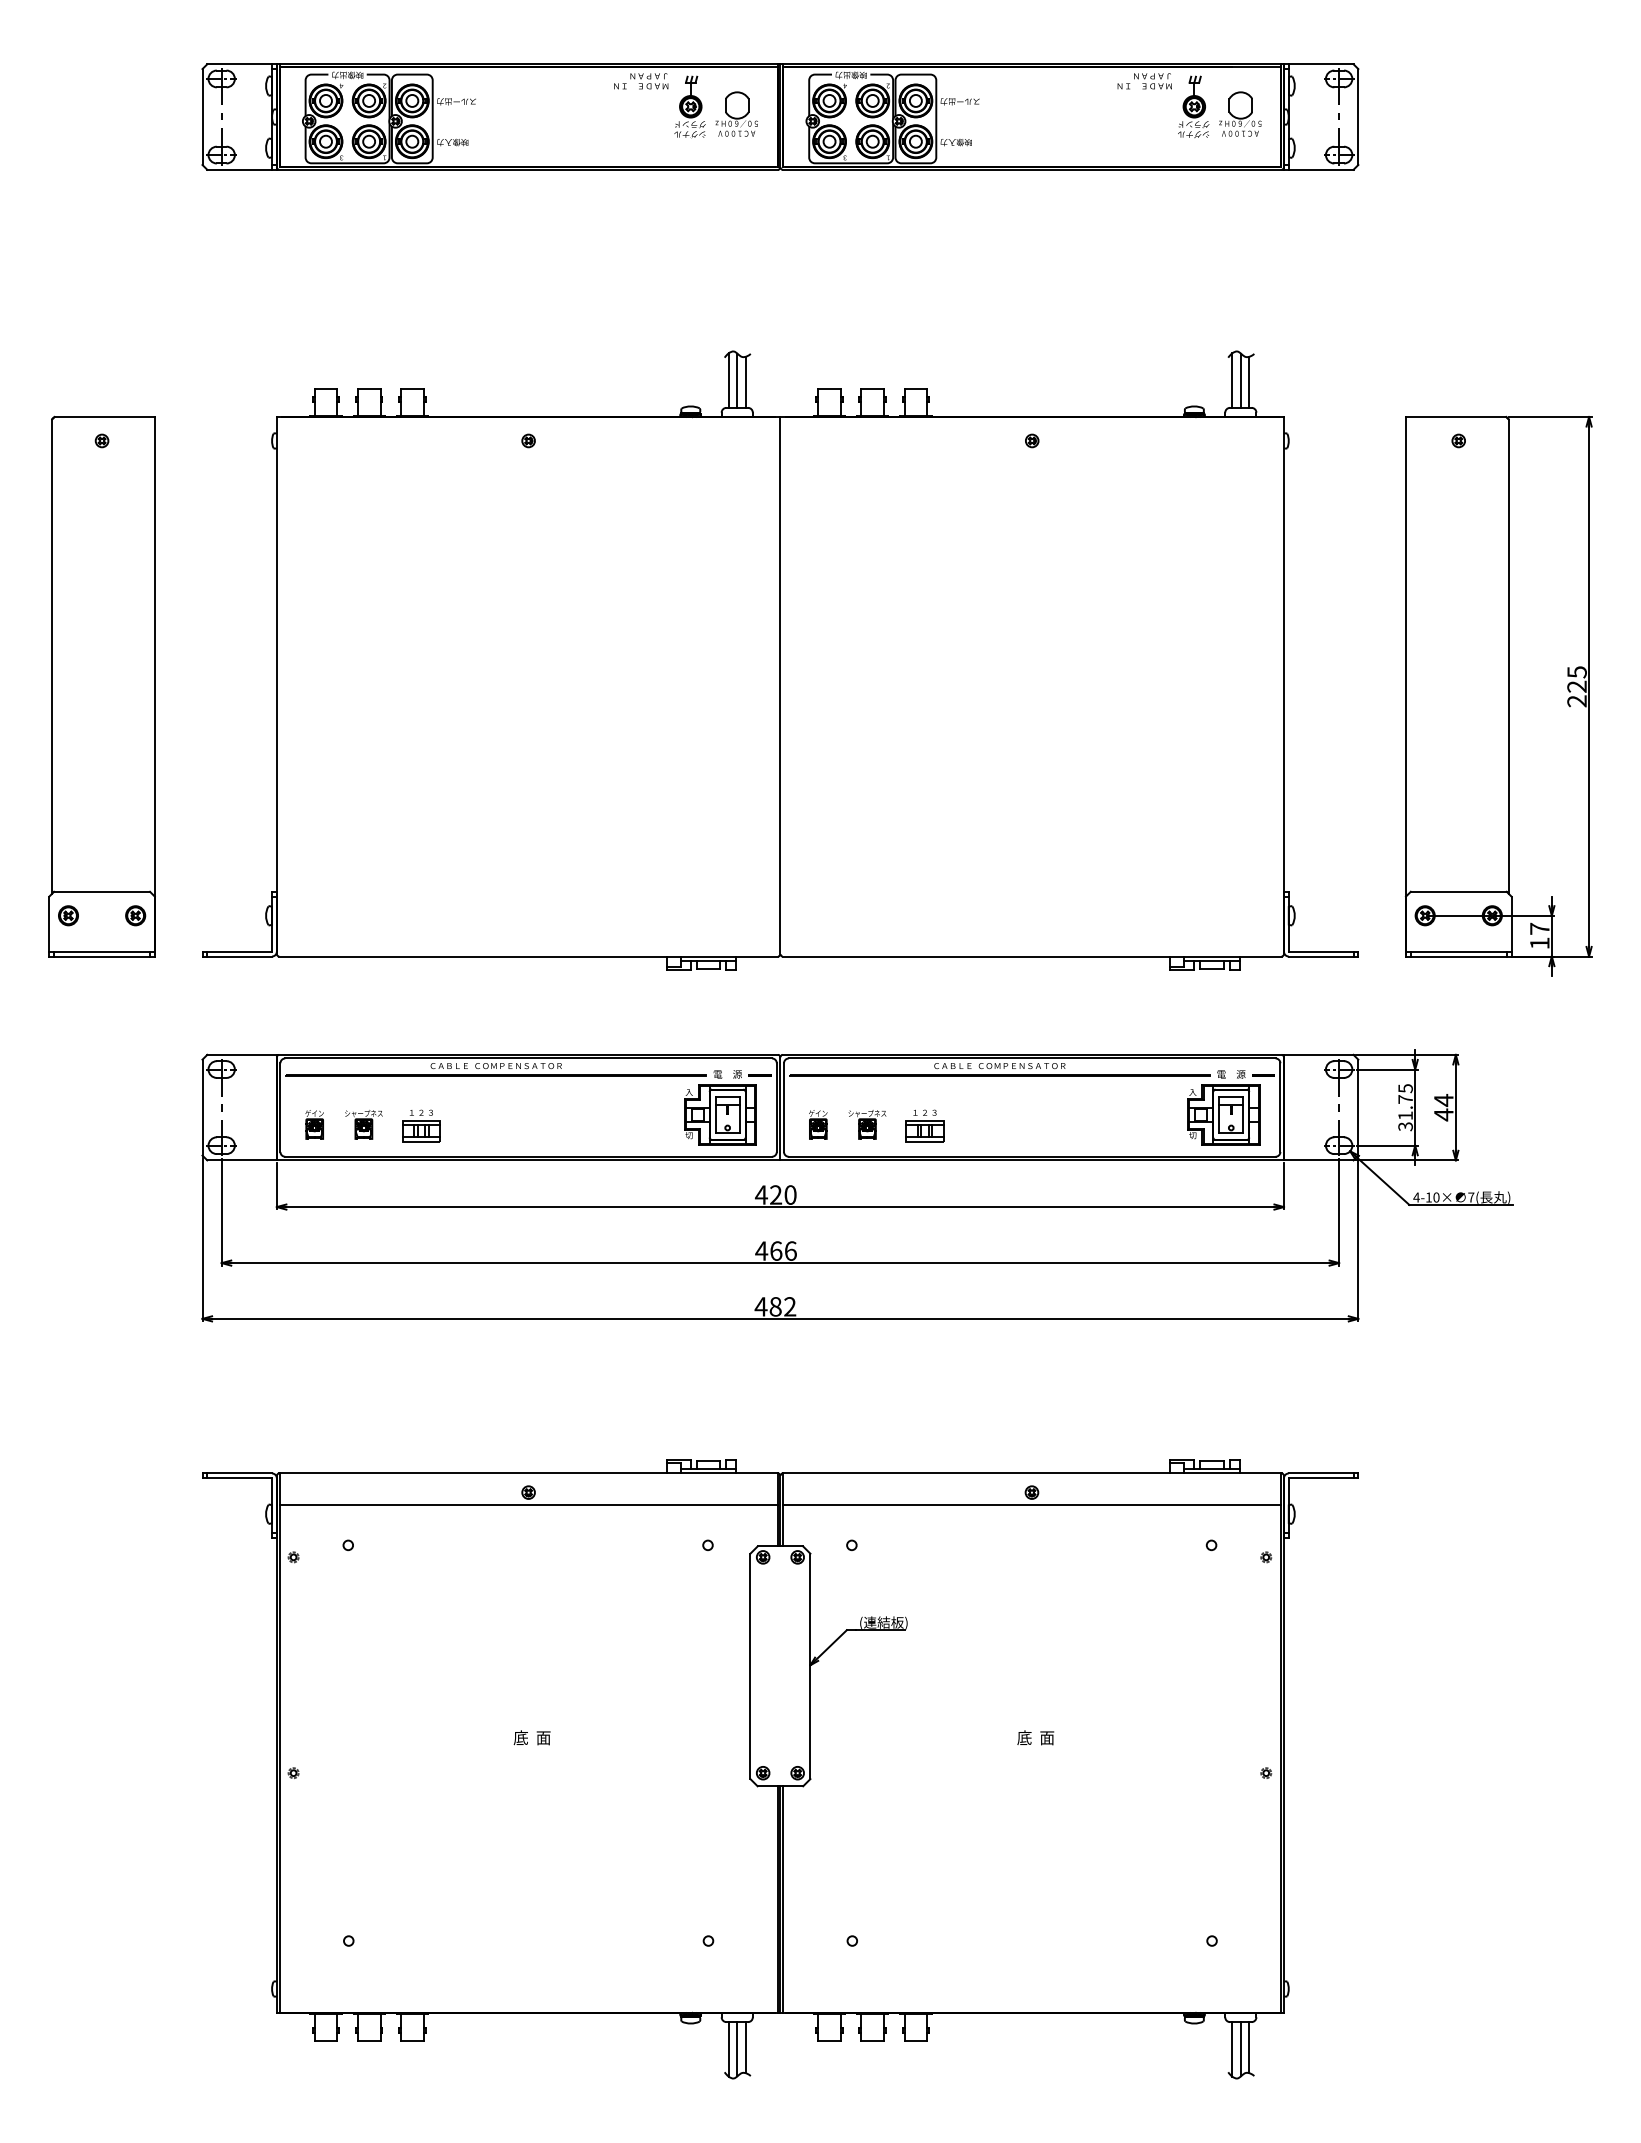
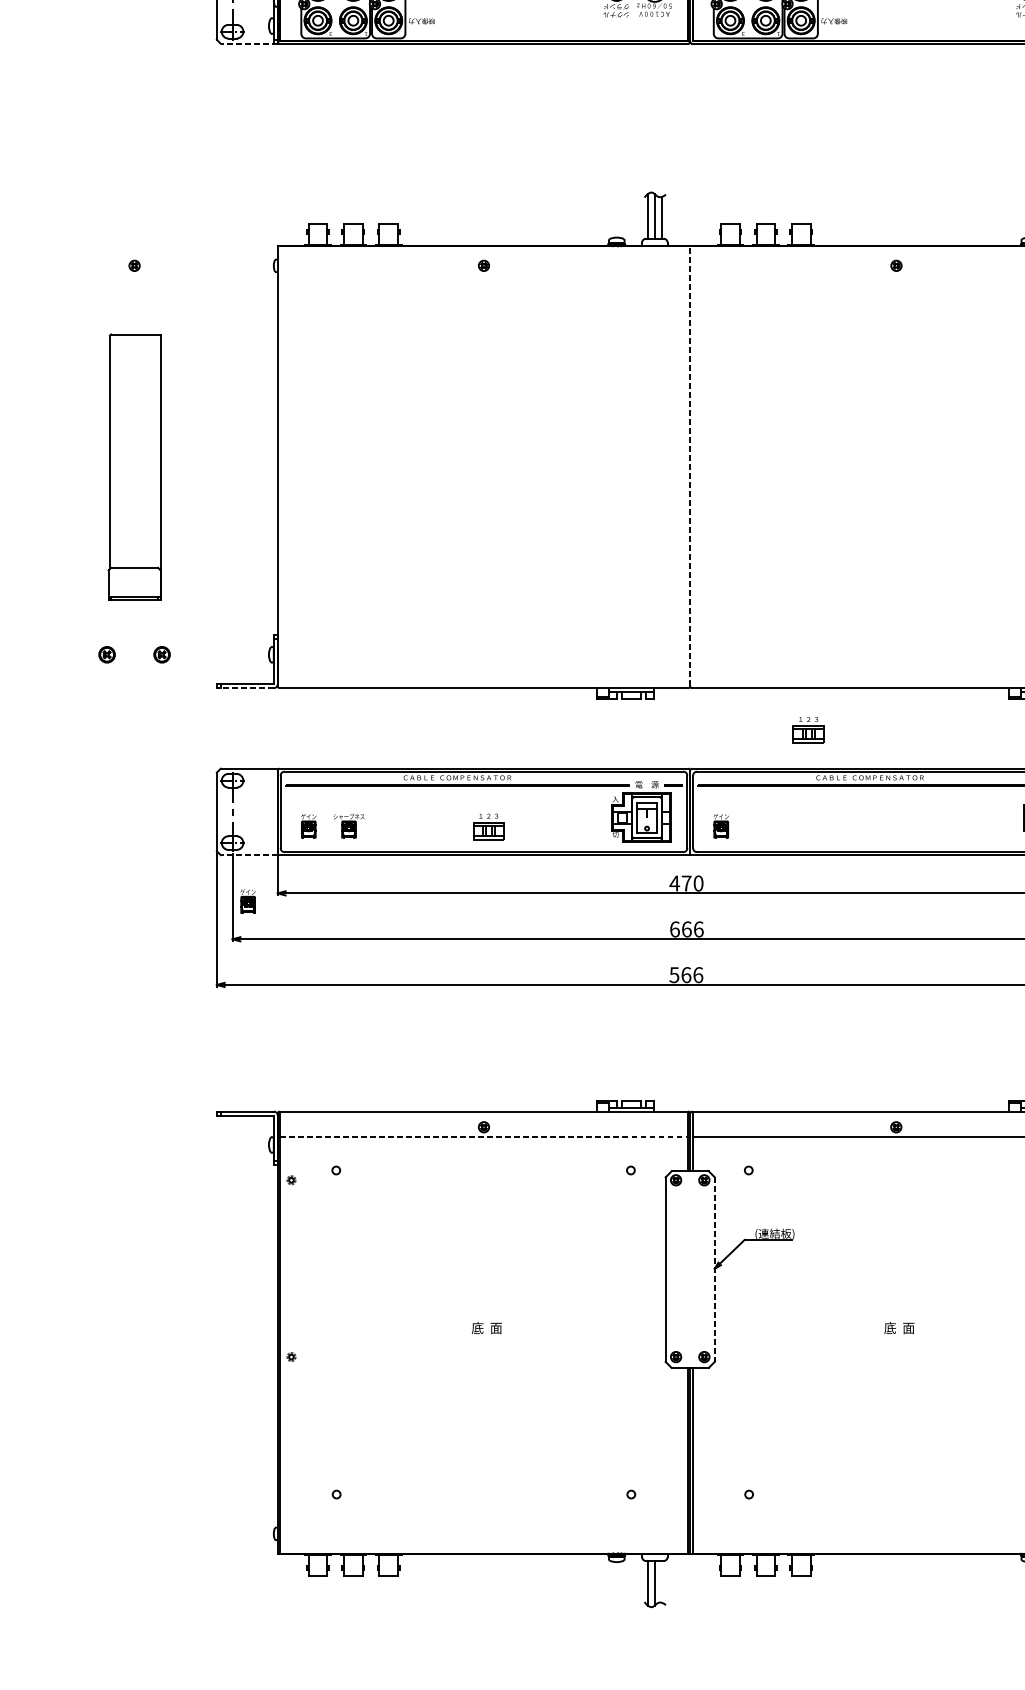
line: (242, 169) -> (249, 43), solid -> dashed
line: (780, 685) -> (690, 466), solid -> dashed
part: (101, 686) -> (134, 466), size x0.6
line: (237, 956) -> (245, 688), solid -> dashed
part: (867, 1124) -> (761, 825), removed
part: (421, 1125) -> (488, 826), moved
part: (924, 1125) -> (808, 729), moved
line: (242, 1160) -> (249, 855), solid -> dashed
text: (776, 1194) -> (687, 883), 420 -> 470
part: (240, 1216) -> (247, 901), added
text: (761, 1250) -> (674, 928), 466 -> 666
text: (775, 1306) -> (686, 974), 482 -> 566
line: (528, 1504) -> (483, 1137), solid -> dashed
line: (810, 1666) -> (714, 1269), solid -> dashed
line: (745, 2047) -> (661, 1581), removed

